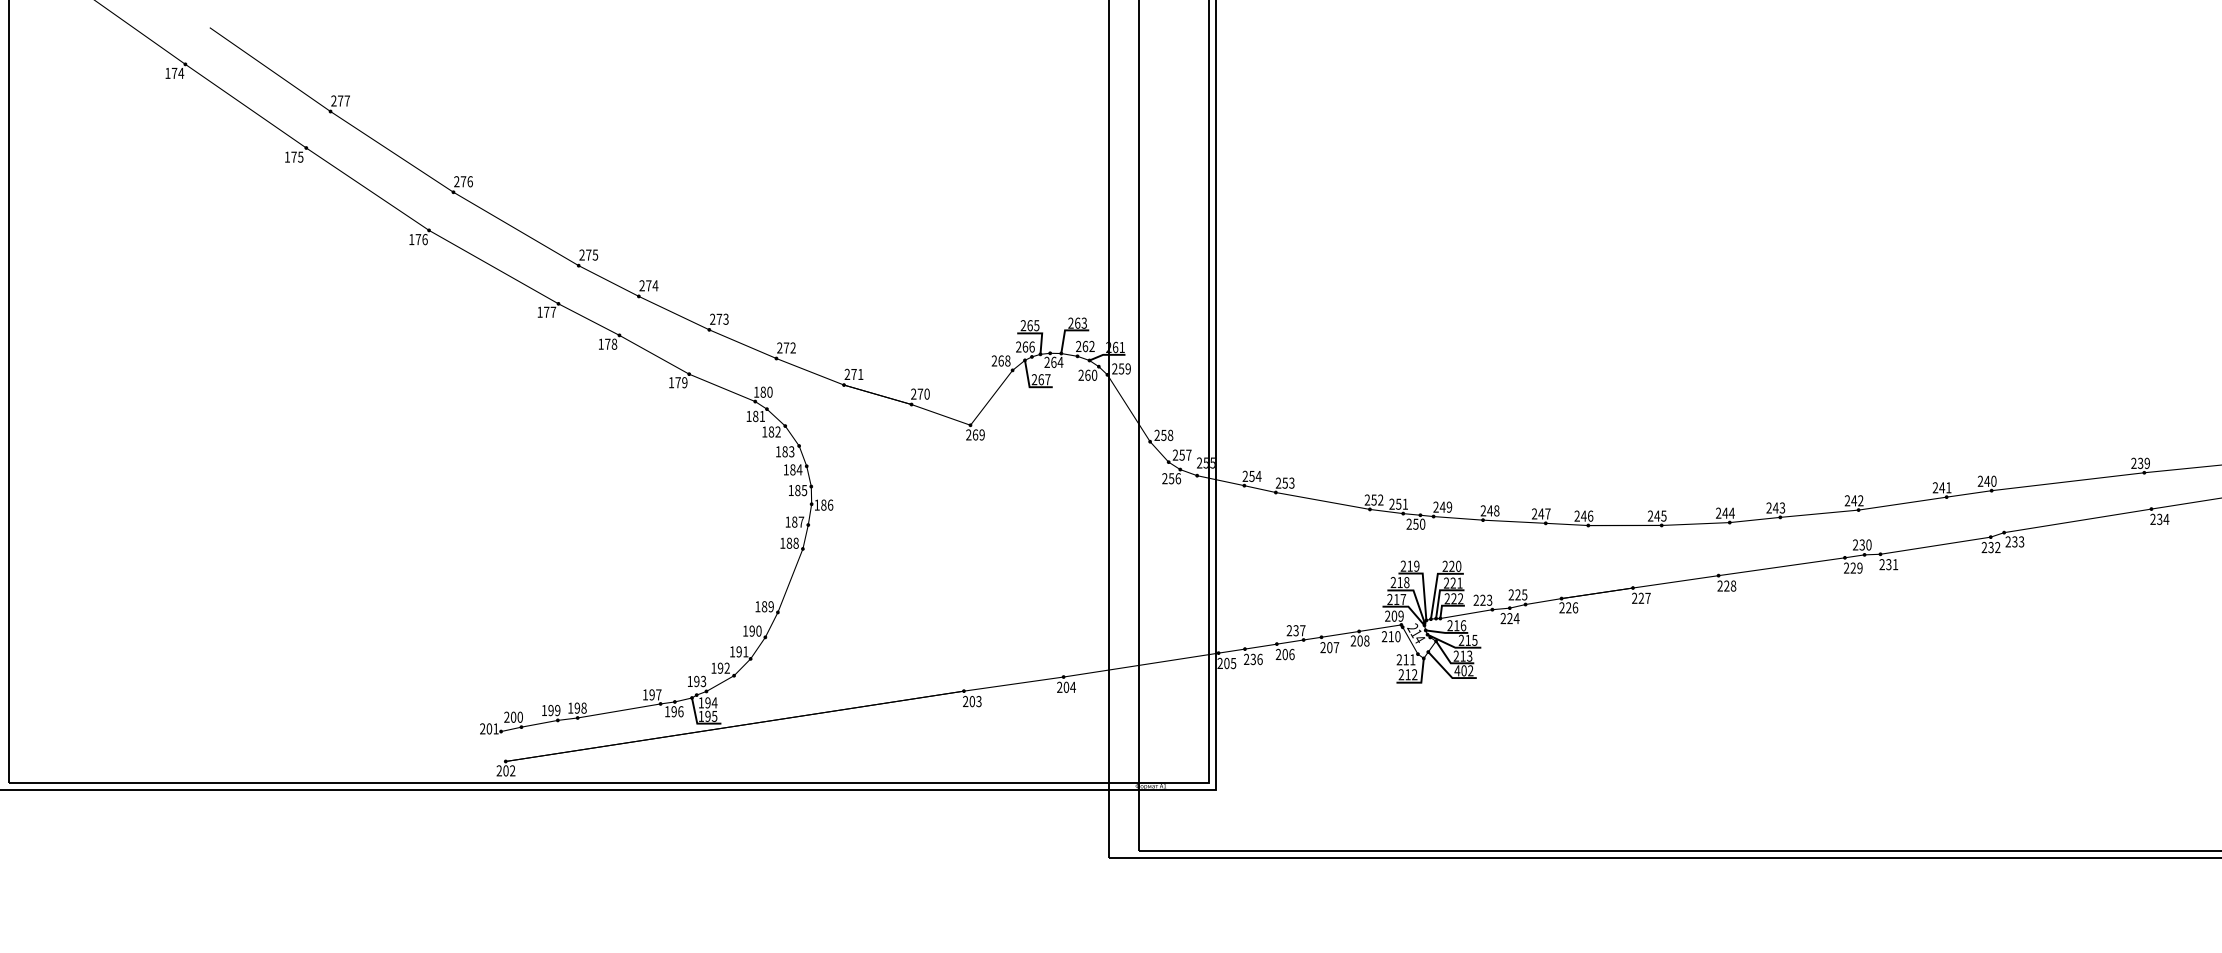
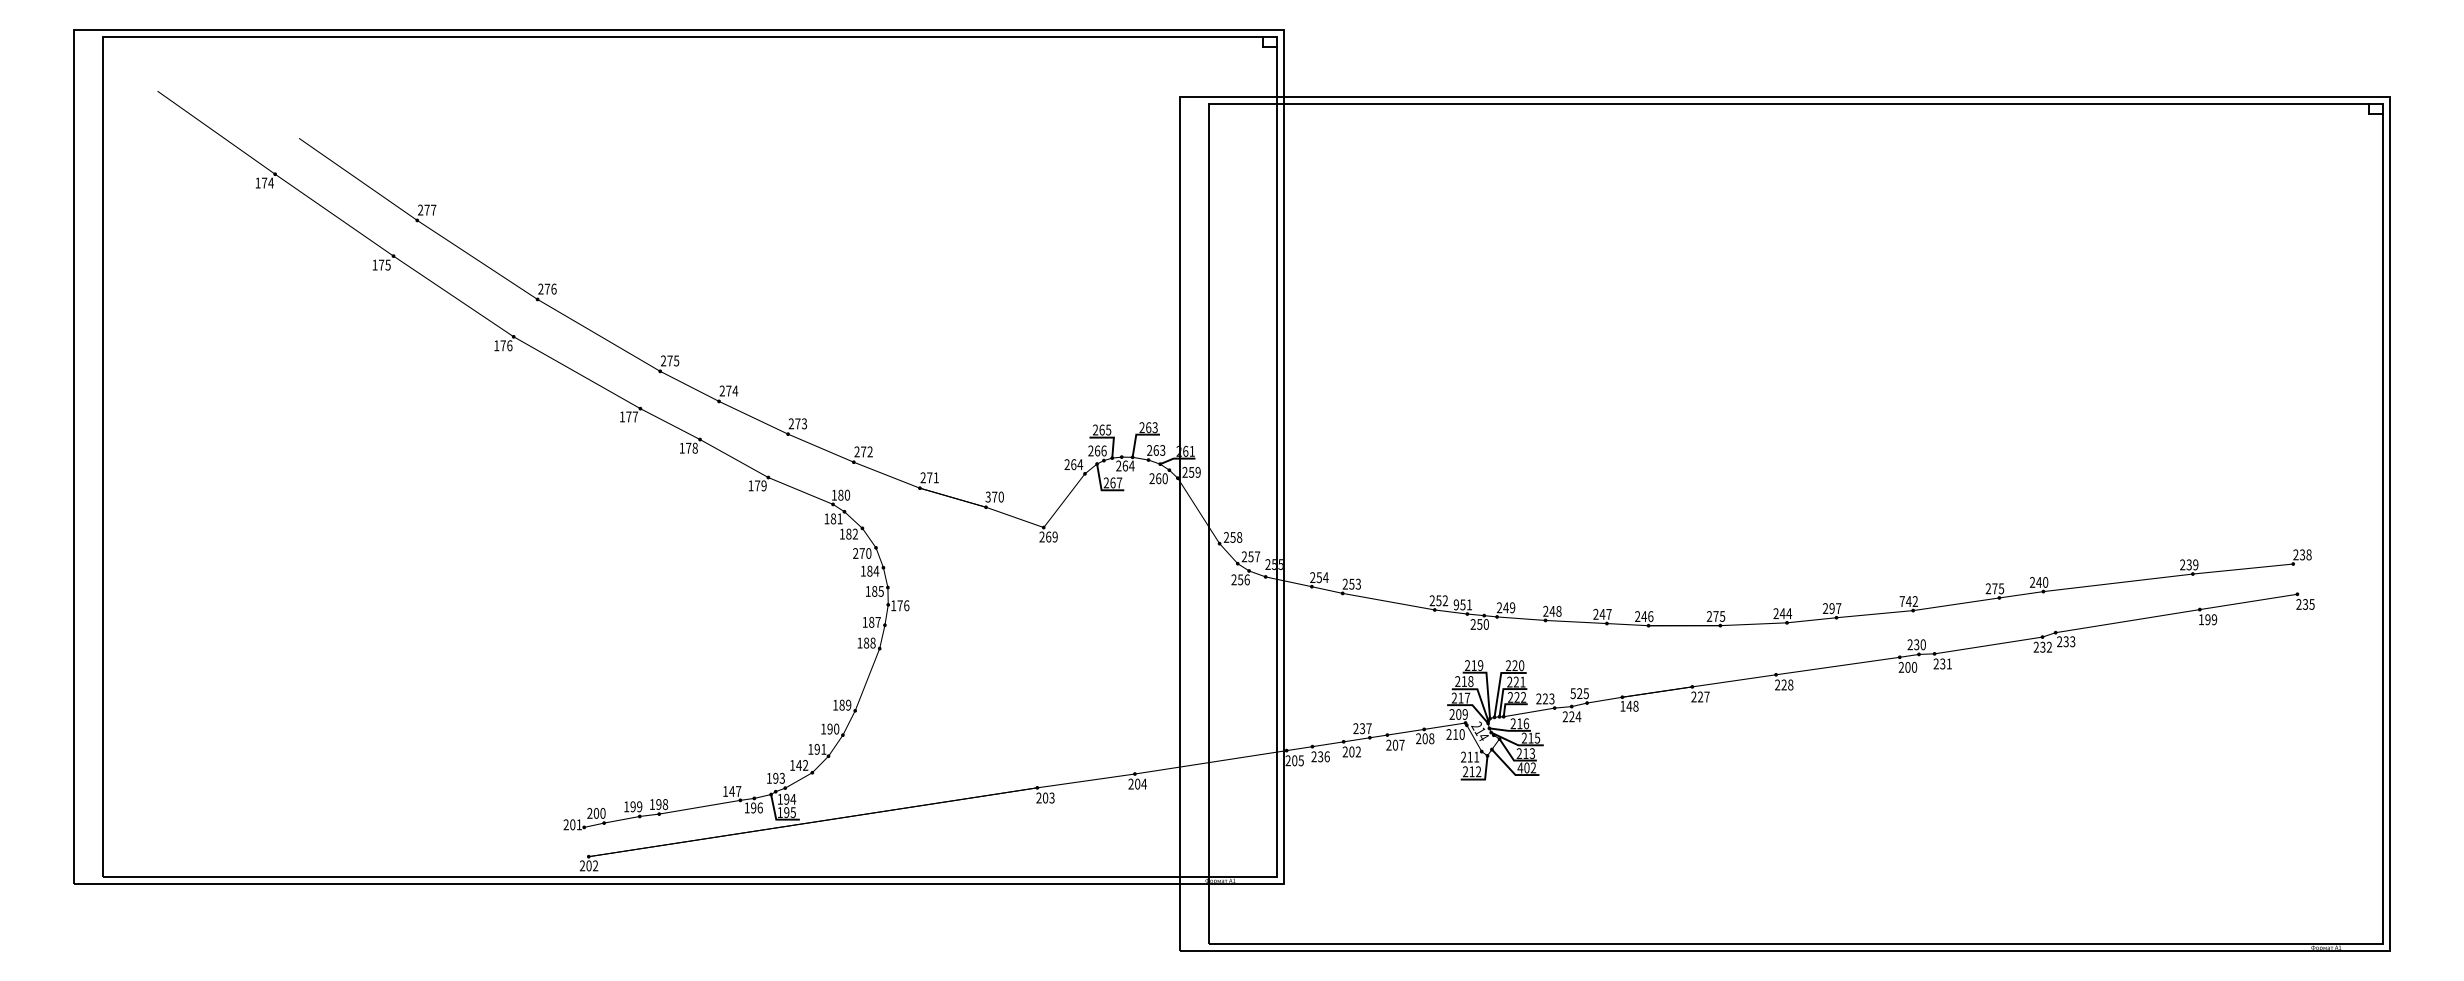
text: (1091, 346) -> (1162, 450), 262 -> 263
text: (1008, 360) -> (1080, 464), 268 -> 264
text: (913, 394) -> (987, 497), 270 -> 370
text: (785, 451) -> (862, 553), 183 -> 270
text: (1945, 487) -> (1998, 588), 241 -> 275
text: (1846, 500) -> (1901, 601), 242 -> 742
text: (823, 504) -> (899, 605), 186 -> 176
text: (1392, 504) -> (1456, 605), 251 -> 951
text: (1779, 507) -> (1835, 608), 243 -> 297
text: (1656, 516) -> (1715, 616), 245 -> 275
text: (2159, 519) -> (2207, 619), 234 -> 199
text: (1855, 568) -> (1910, 667), 229 -> 200
text: (1510, 594) -> (1572, 693), 225 -> 525
text: (1568, 607) -> (1629, 705), 226 -> 148
text: (1292, 654) -> (1358, 751), 206 -> 202
text: (719, 668) -> (798, 765), 192 -> 142
text: (651, 694) -> (731, 791), 197 -> 147

